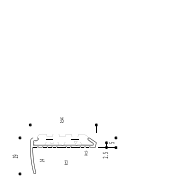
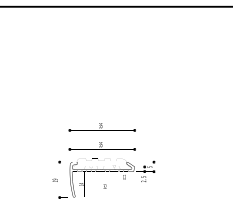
part: (62, 102) -> (101, 127), added

